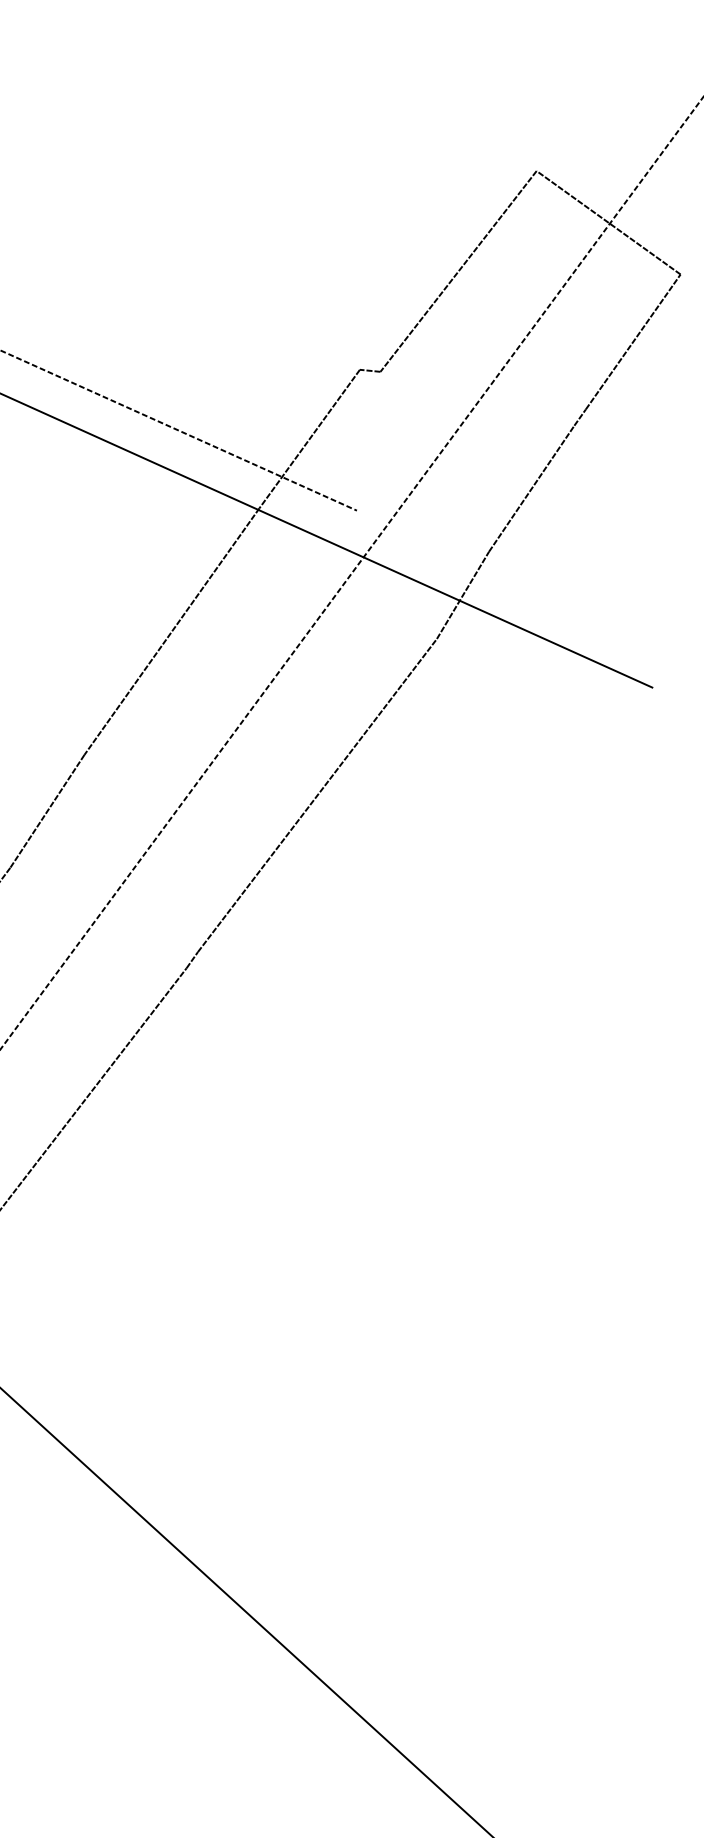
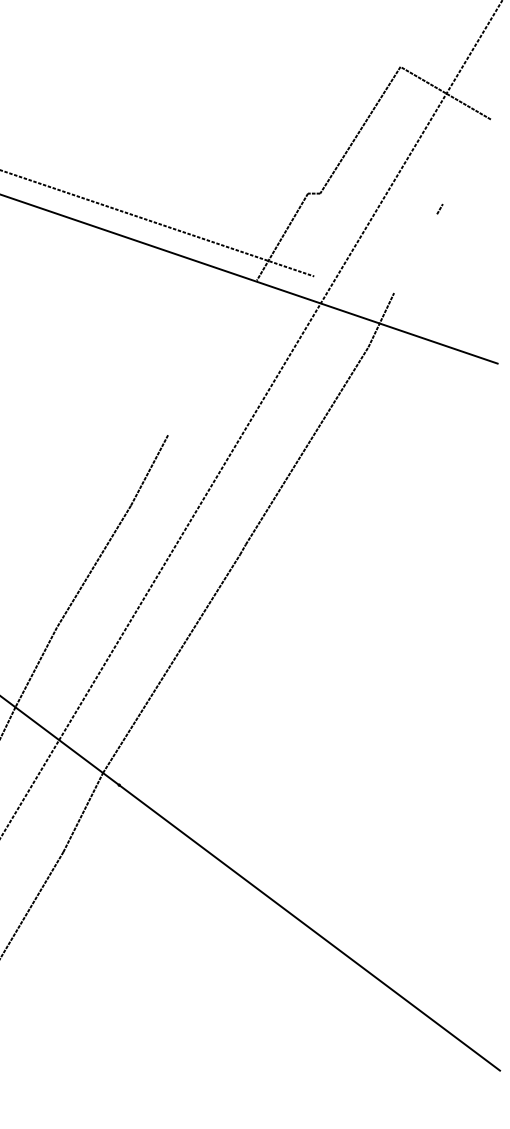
line: (632, 341) -> (466, 161), removed
line: (531, 488) -> (415, 253), removed
line: (172, 630) -> (212, 357), removed

